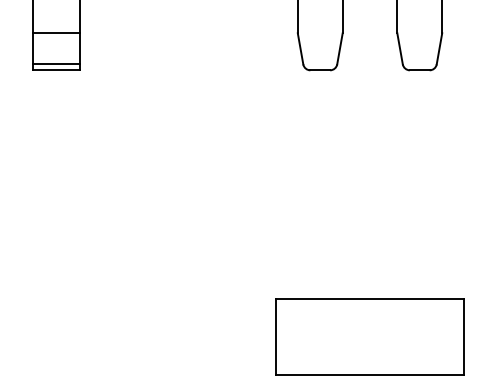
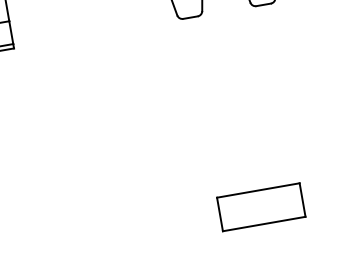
part: (369, 336) -> (260, 206), size x0.6

